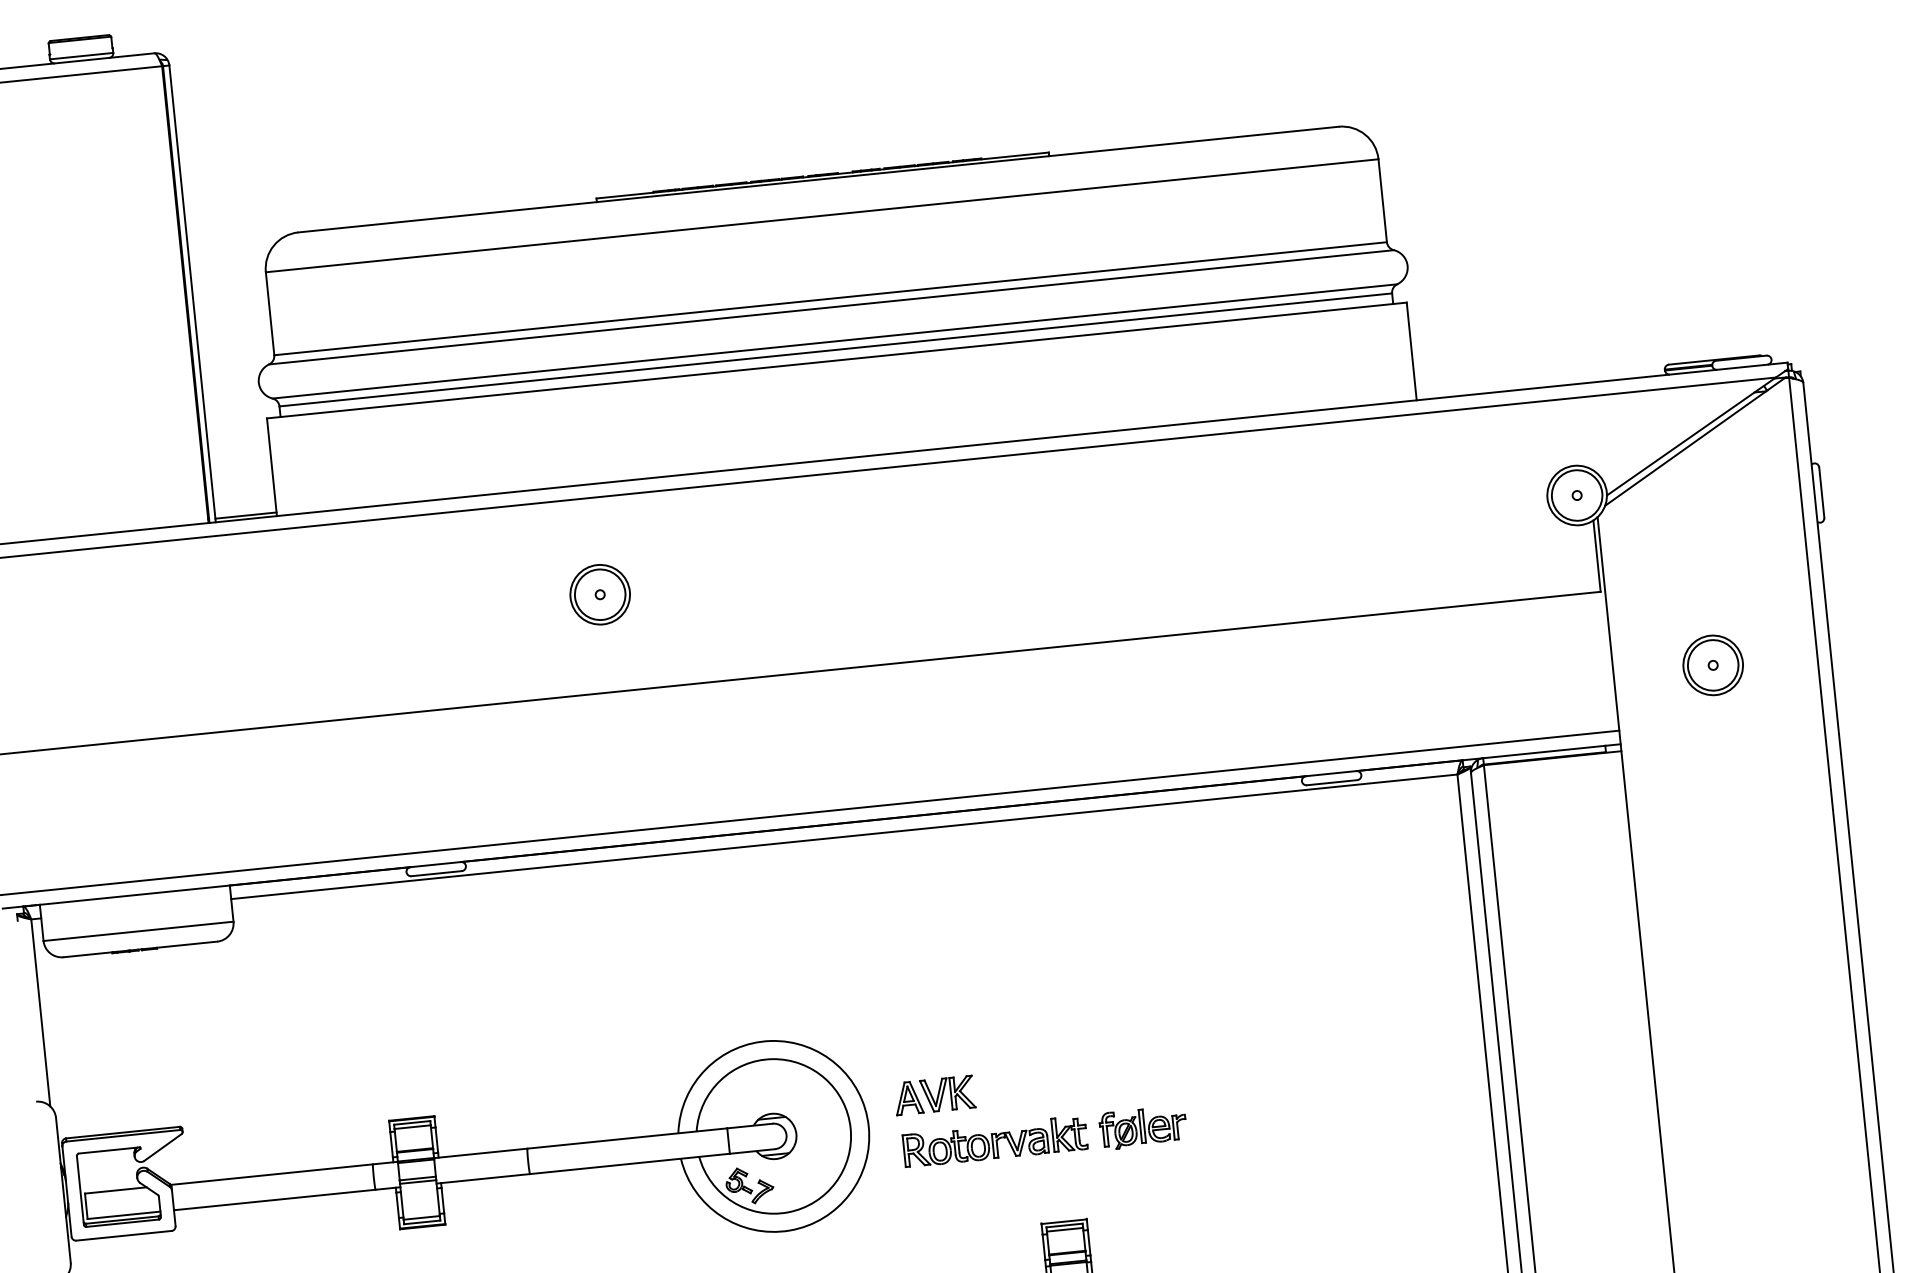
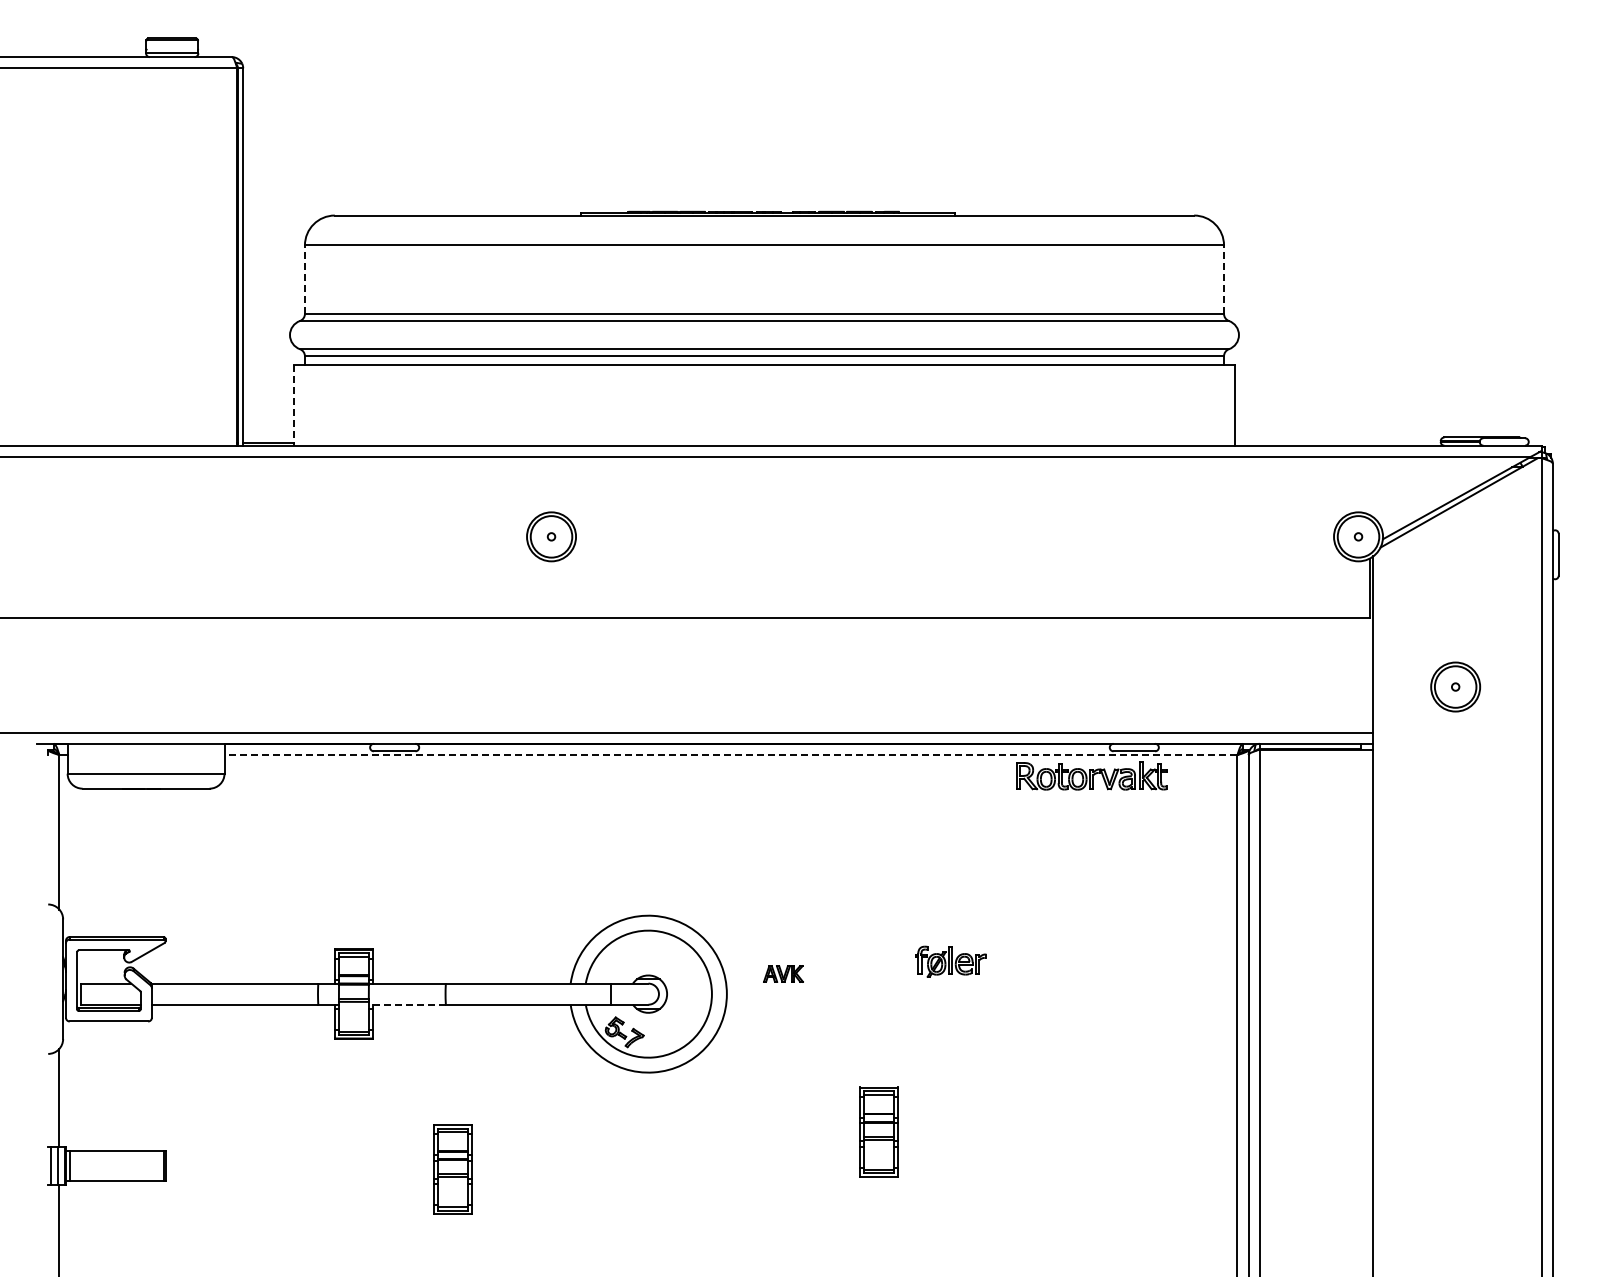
line: (1383, 200) -> (1224, 279), solid -> dashed
line: (269, 313) -> (304, 279), solid -> dashed
line: (271, 467) -> (293, 405), solid -> dashed
line: (843, 837) -> (730, 755), solid -> dashed
part: (934, 1094) -> (783, 973), size x0.6
part: (1142, 1127) -> (950, 961), moved
part: (994, 1141) -> (1091, 775), moved
line: (483, 1178) -> (407, 1004), solid -> dashed

